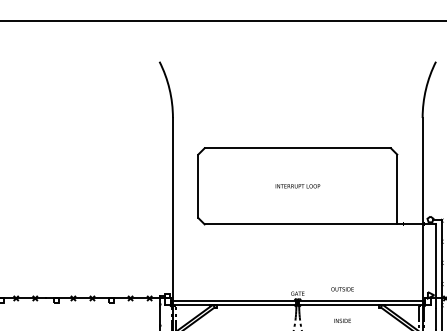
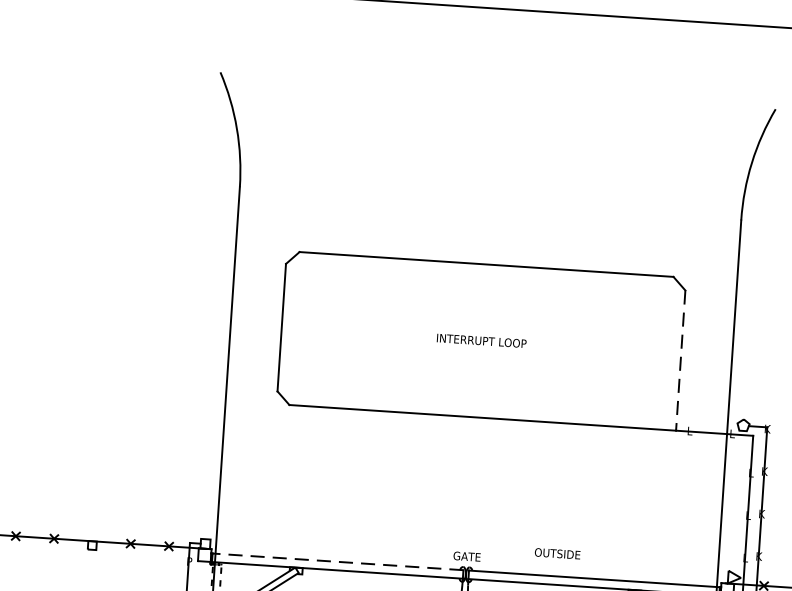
line: (397, 189) -> (681, 360), solid -> dashed
line: (233, 300) -> (337, 561), solid -> dashed

